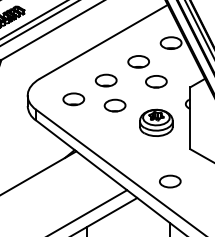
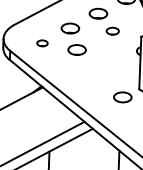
part: (156, 81) -> (112, 30), size x0.7
part: (73, 99) -> (42, 43), size x0.6
part: (156, 122) -> (111, 65), removed
part: (170, 181) -> (123, 97), moved

